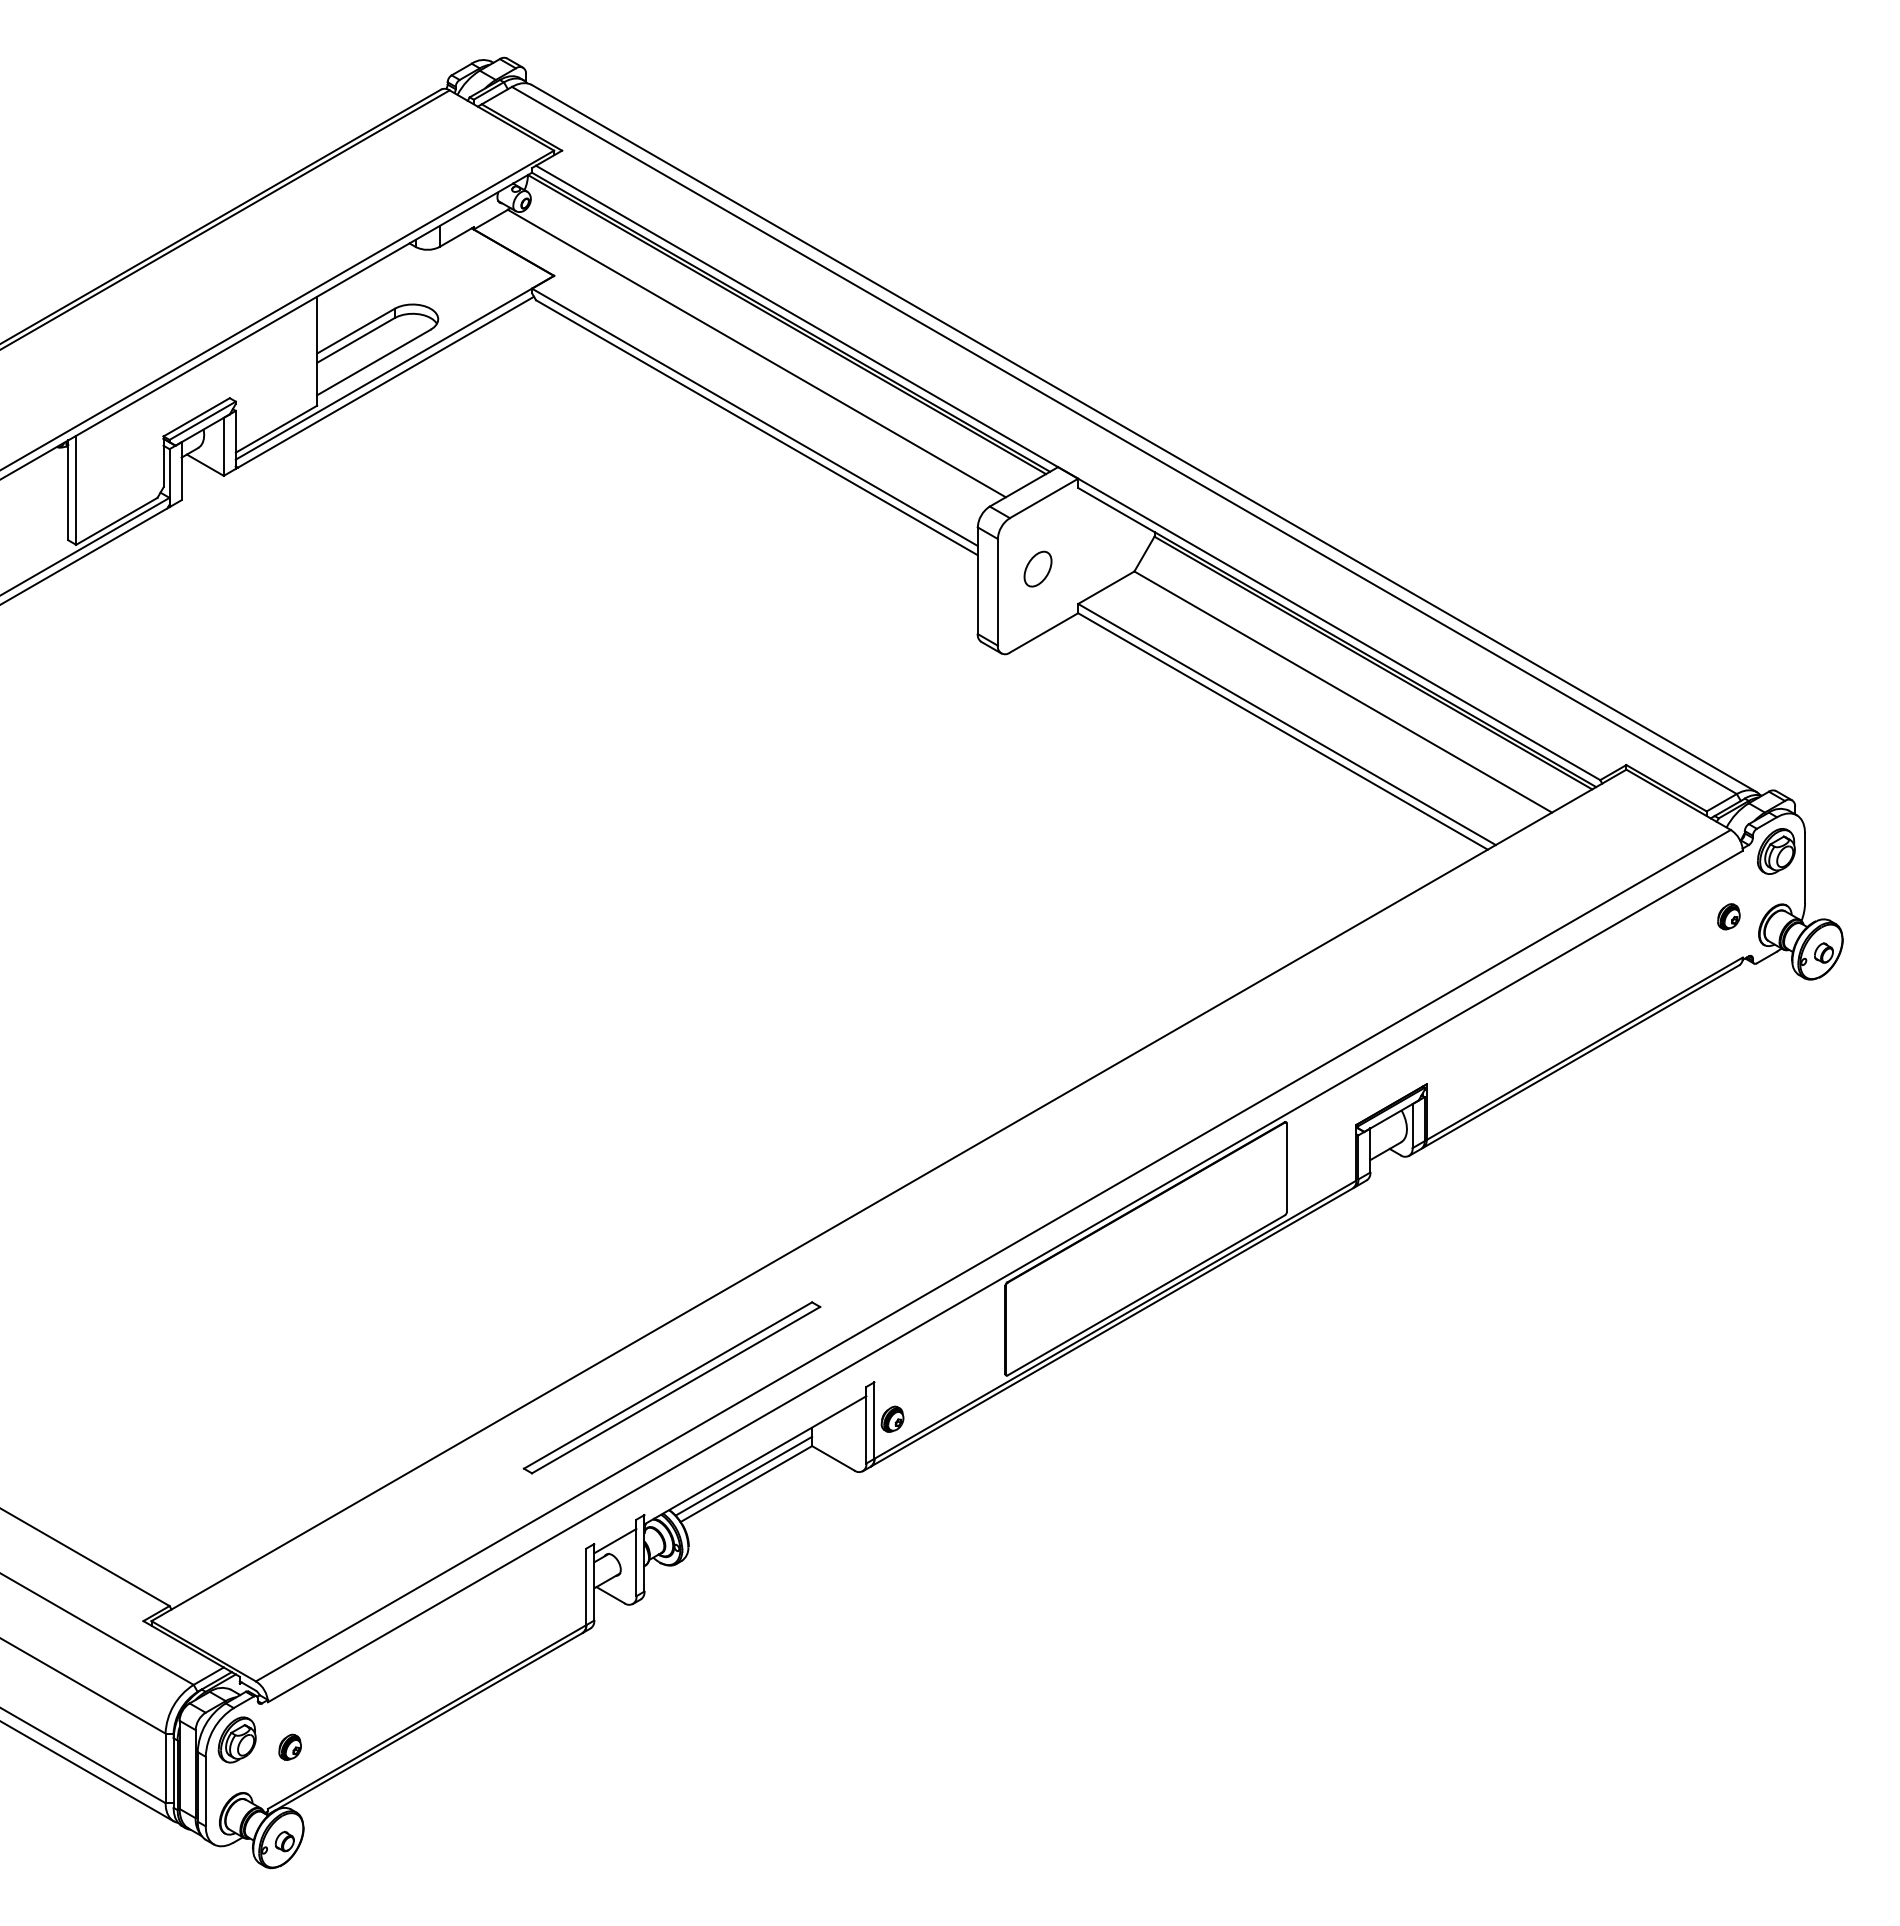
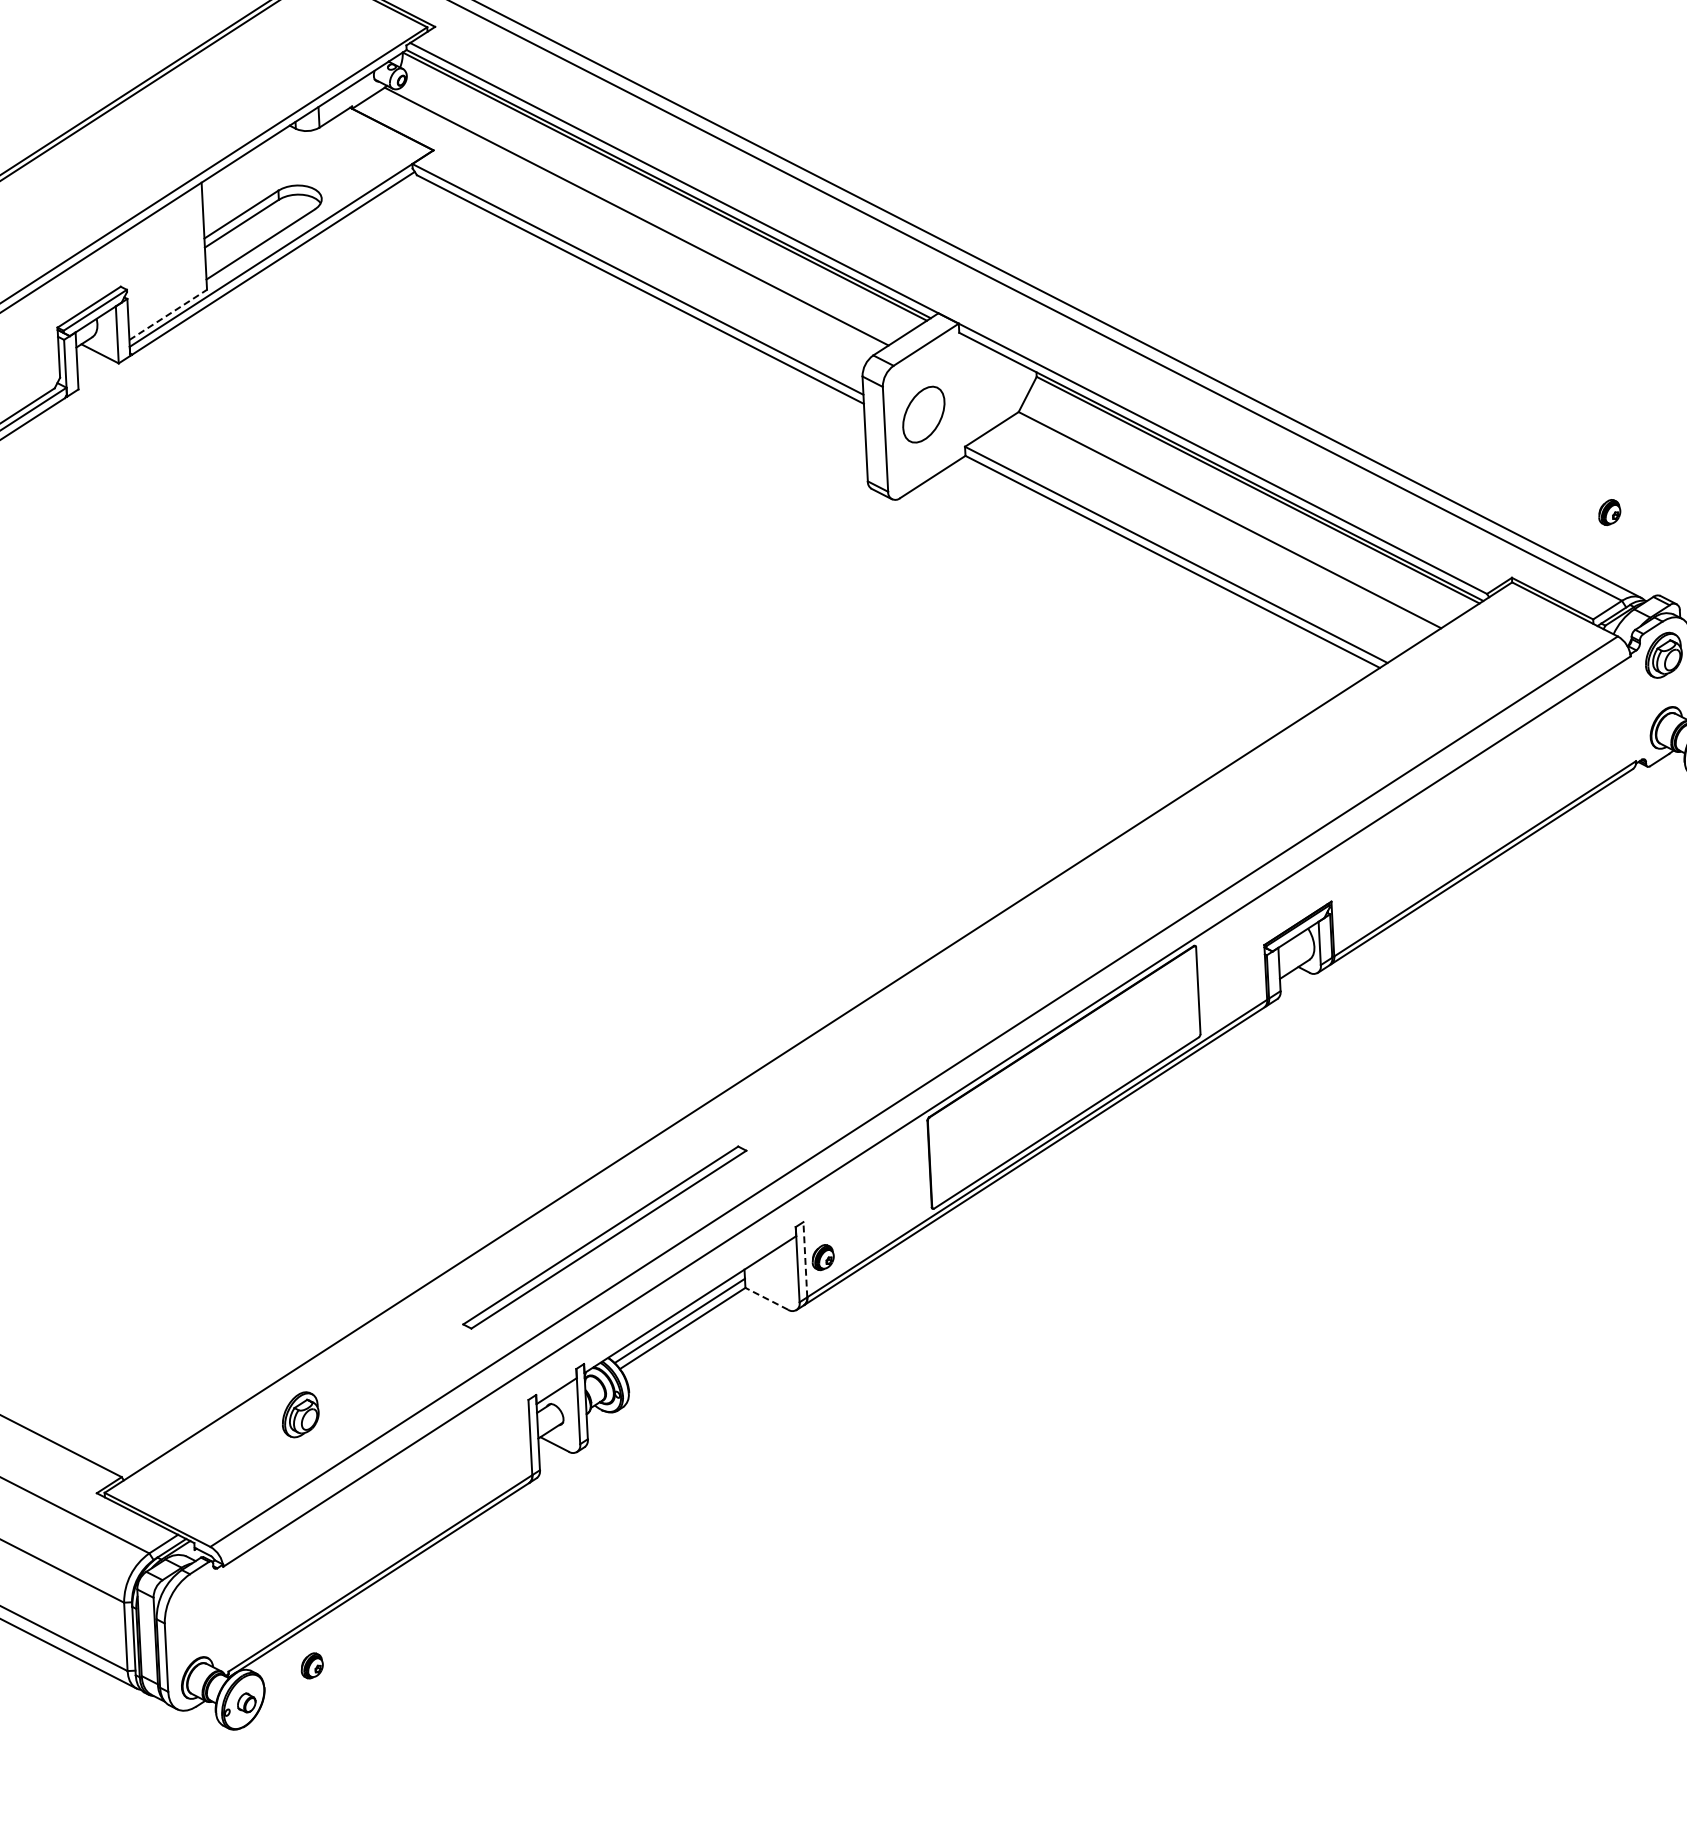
line: (276, 429) -> (168, 315), solid -> dashed
part: (1037, 568) -> (923, 413), size x1.6
part: (1728, 916) -> (1609, 512), moved
line: (874, 1420) -> (805, 1259), solid -> dashed
line: (832, 1458) -> (766, 1299), solid -> dashed
part: (236, 1739) -> (299, 1414), moved
part: (289, 1746) -> (311, 1665), moved

